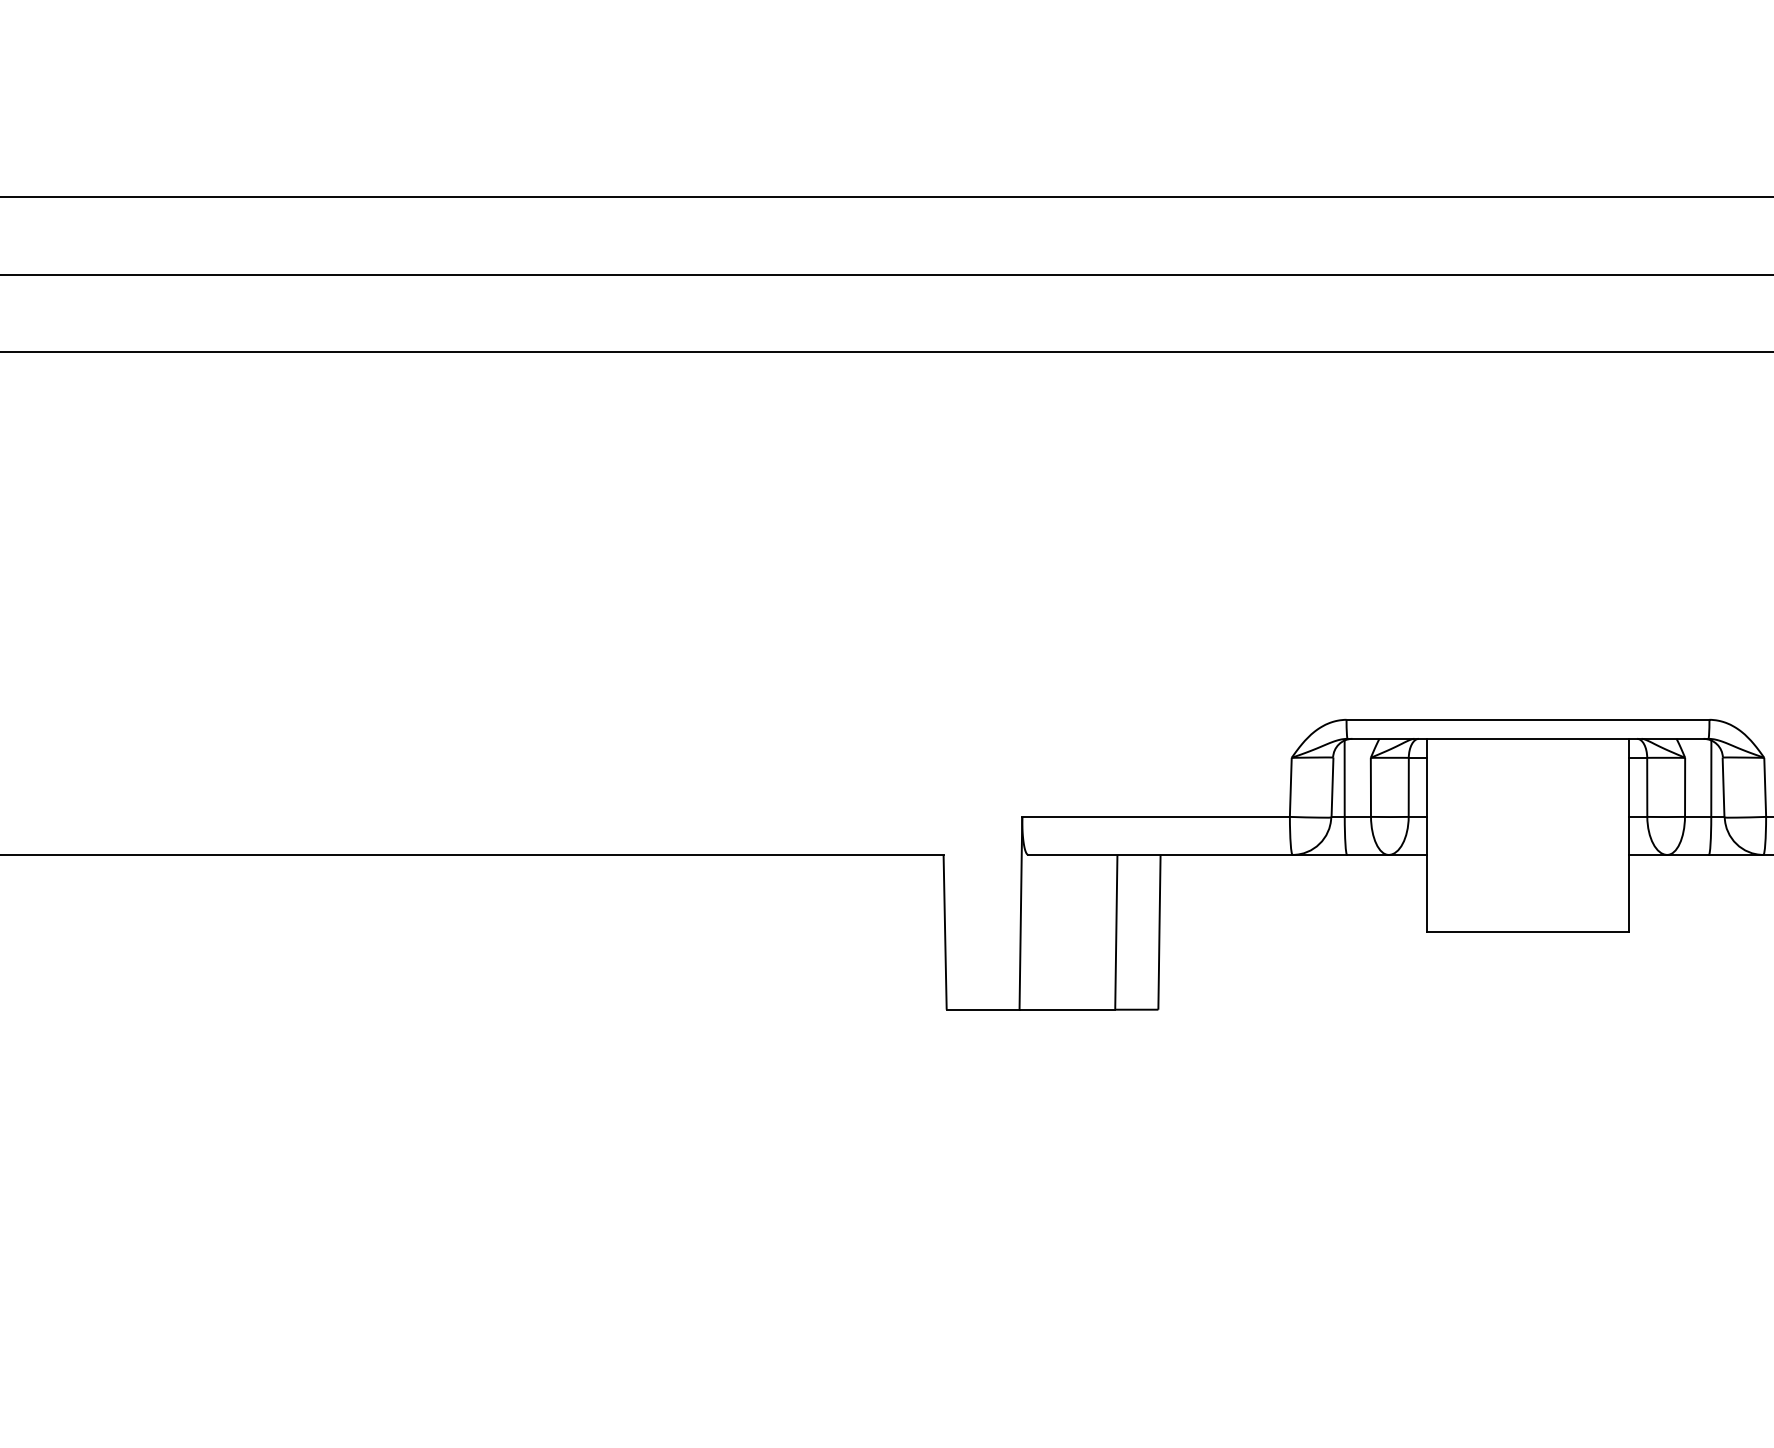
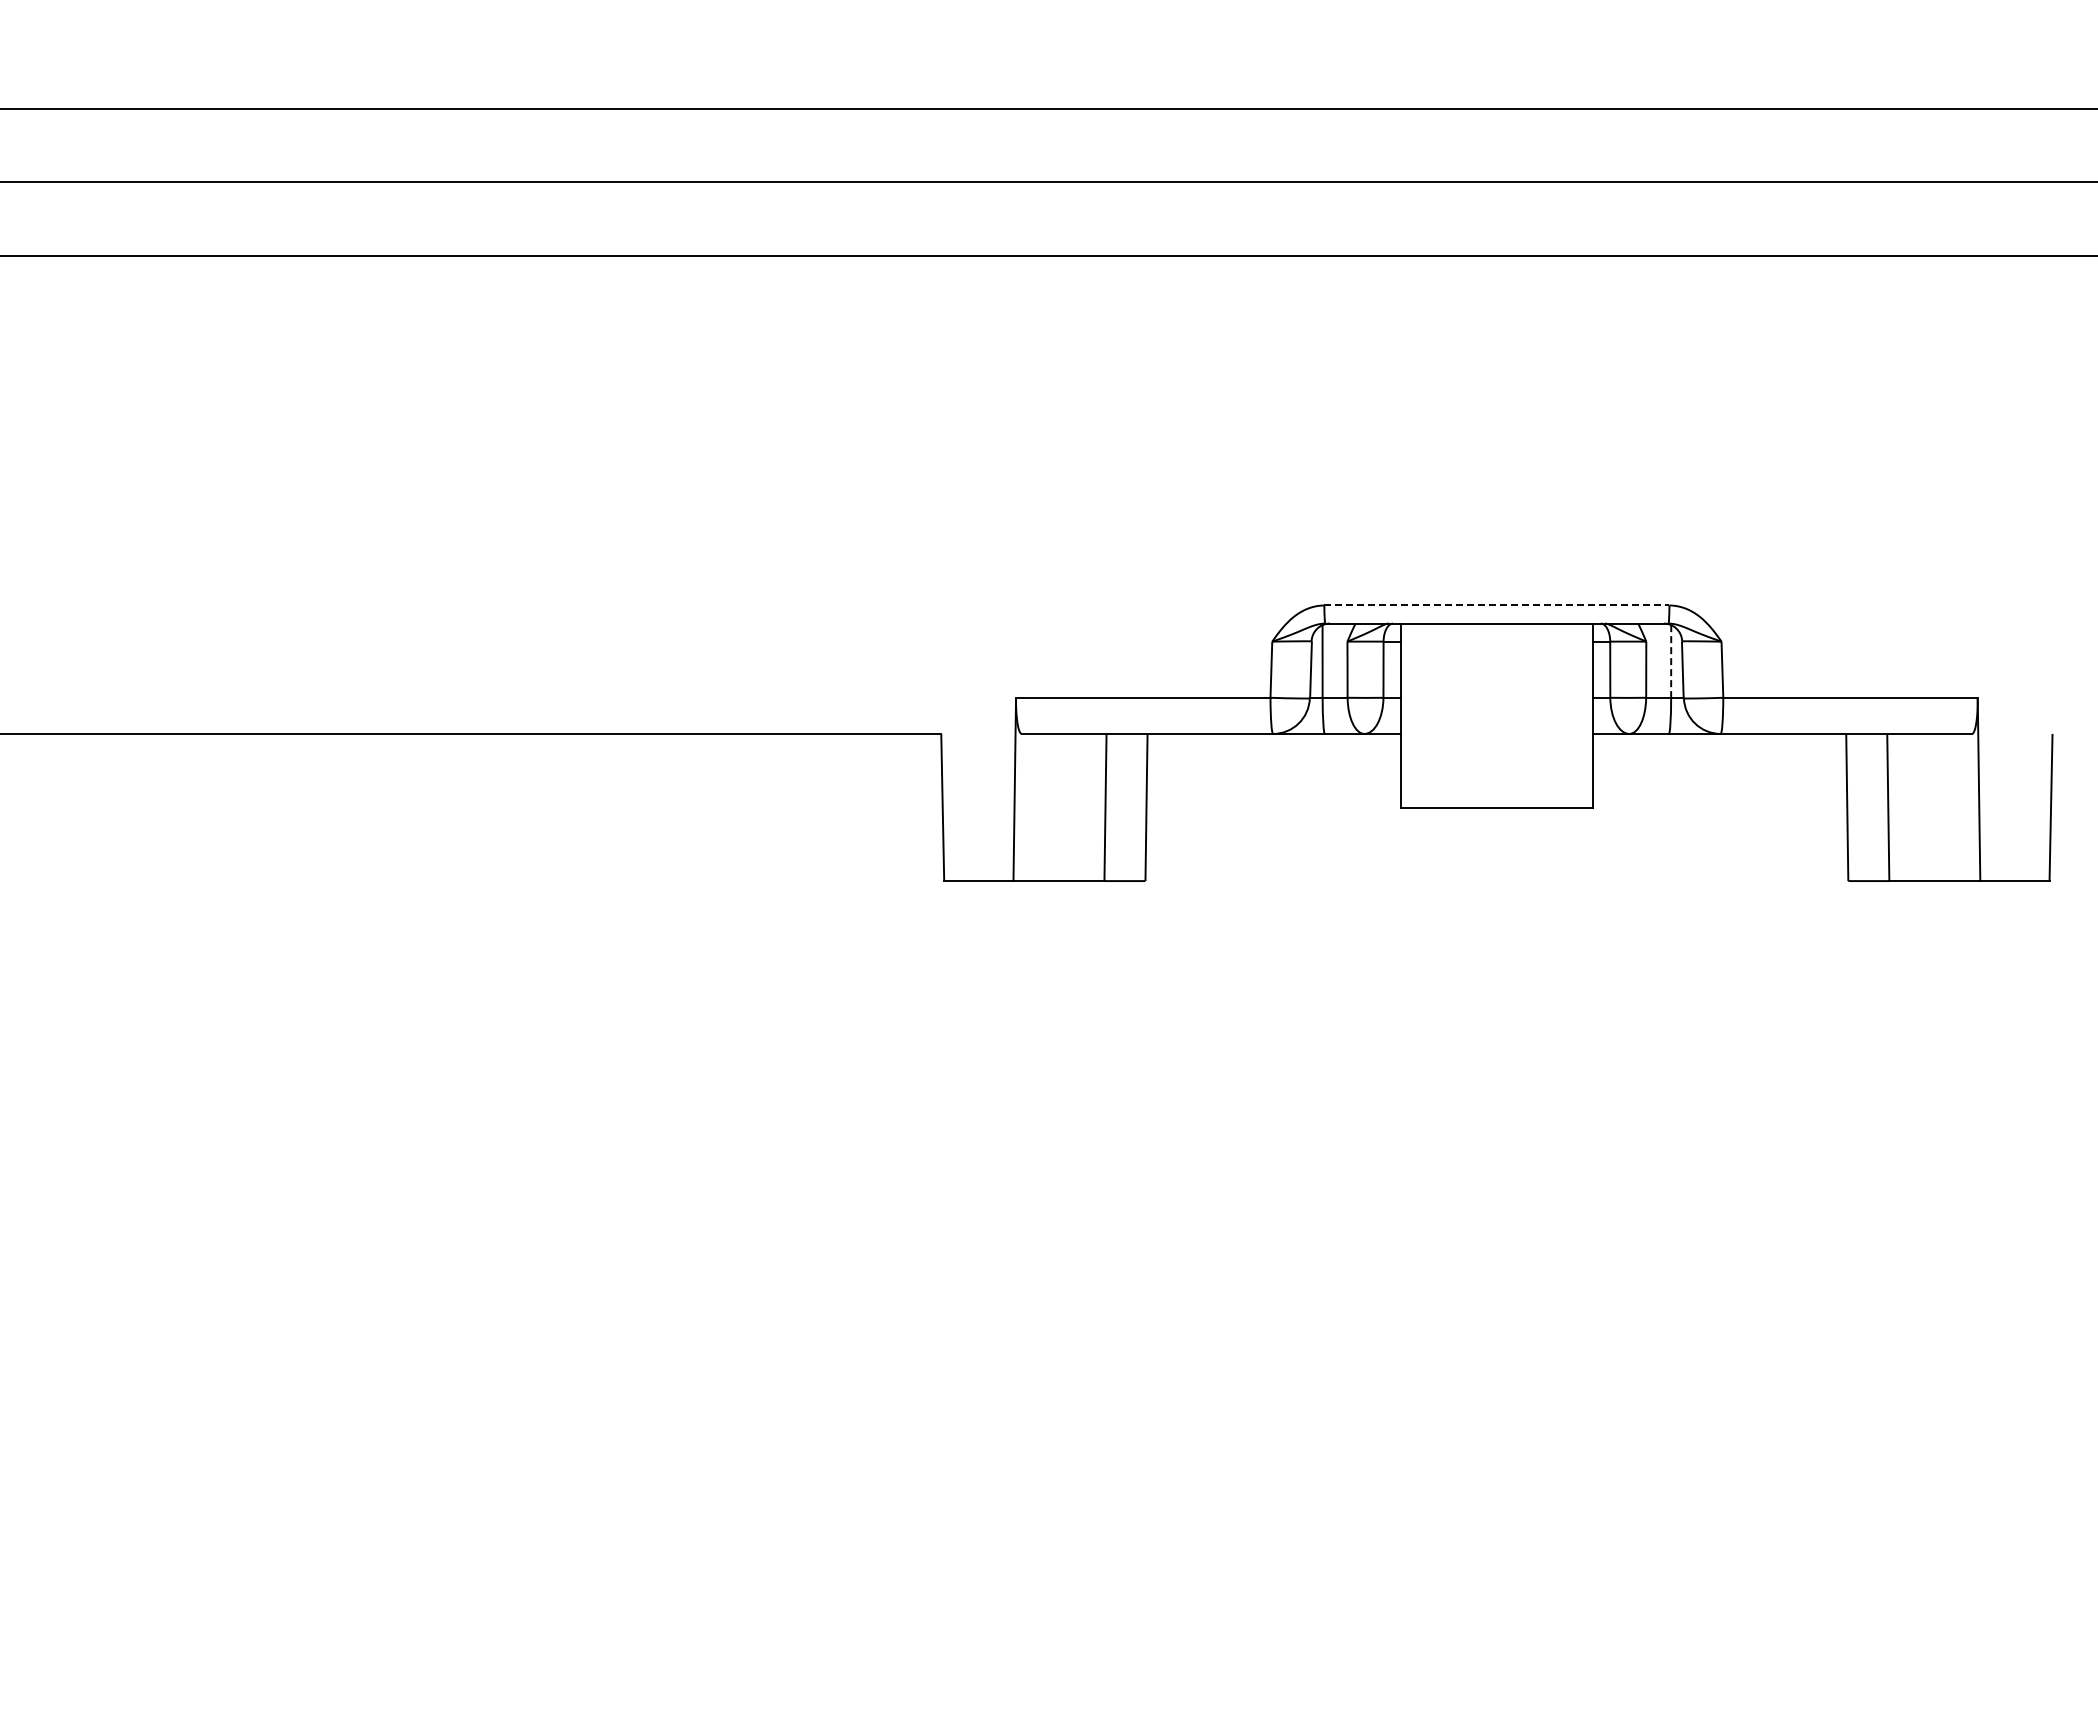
line: (1527, 719) -> (1496, 605), solid -> dashed
line: (1711, 778) -> (1671, 661), solid -> dashed

